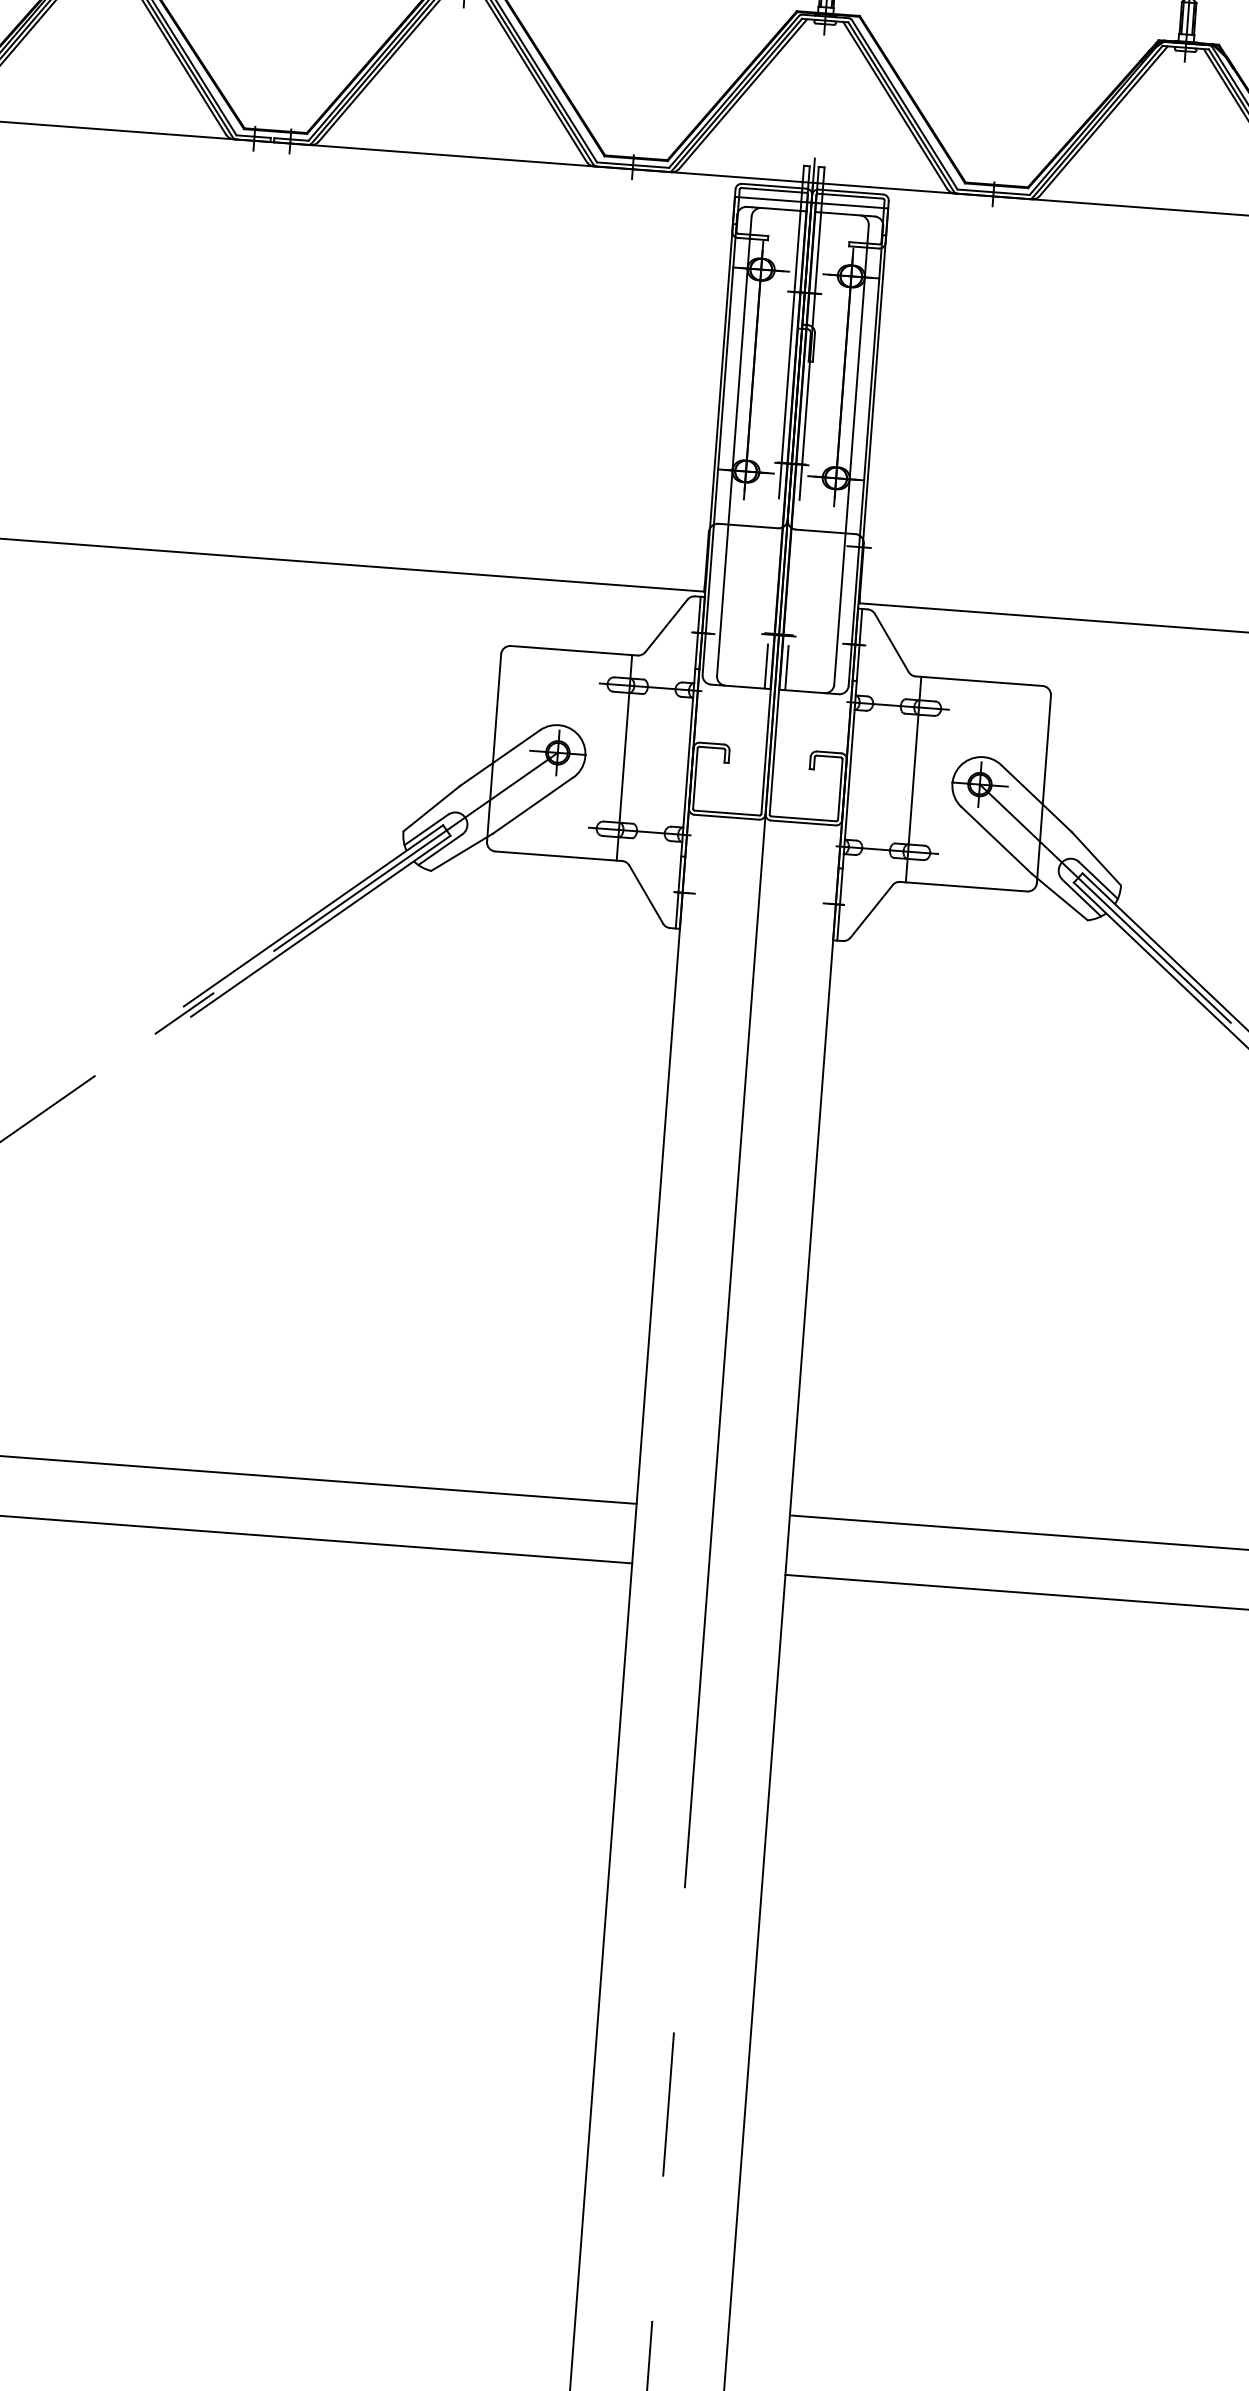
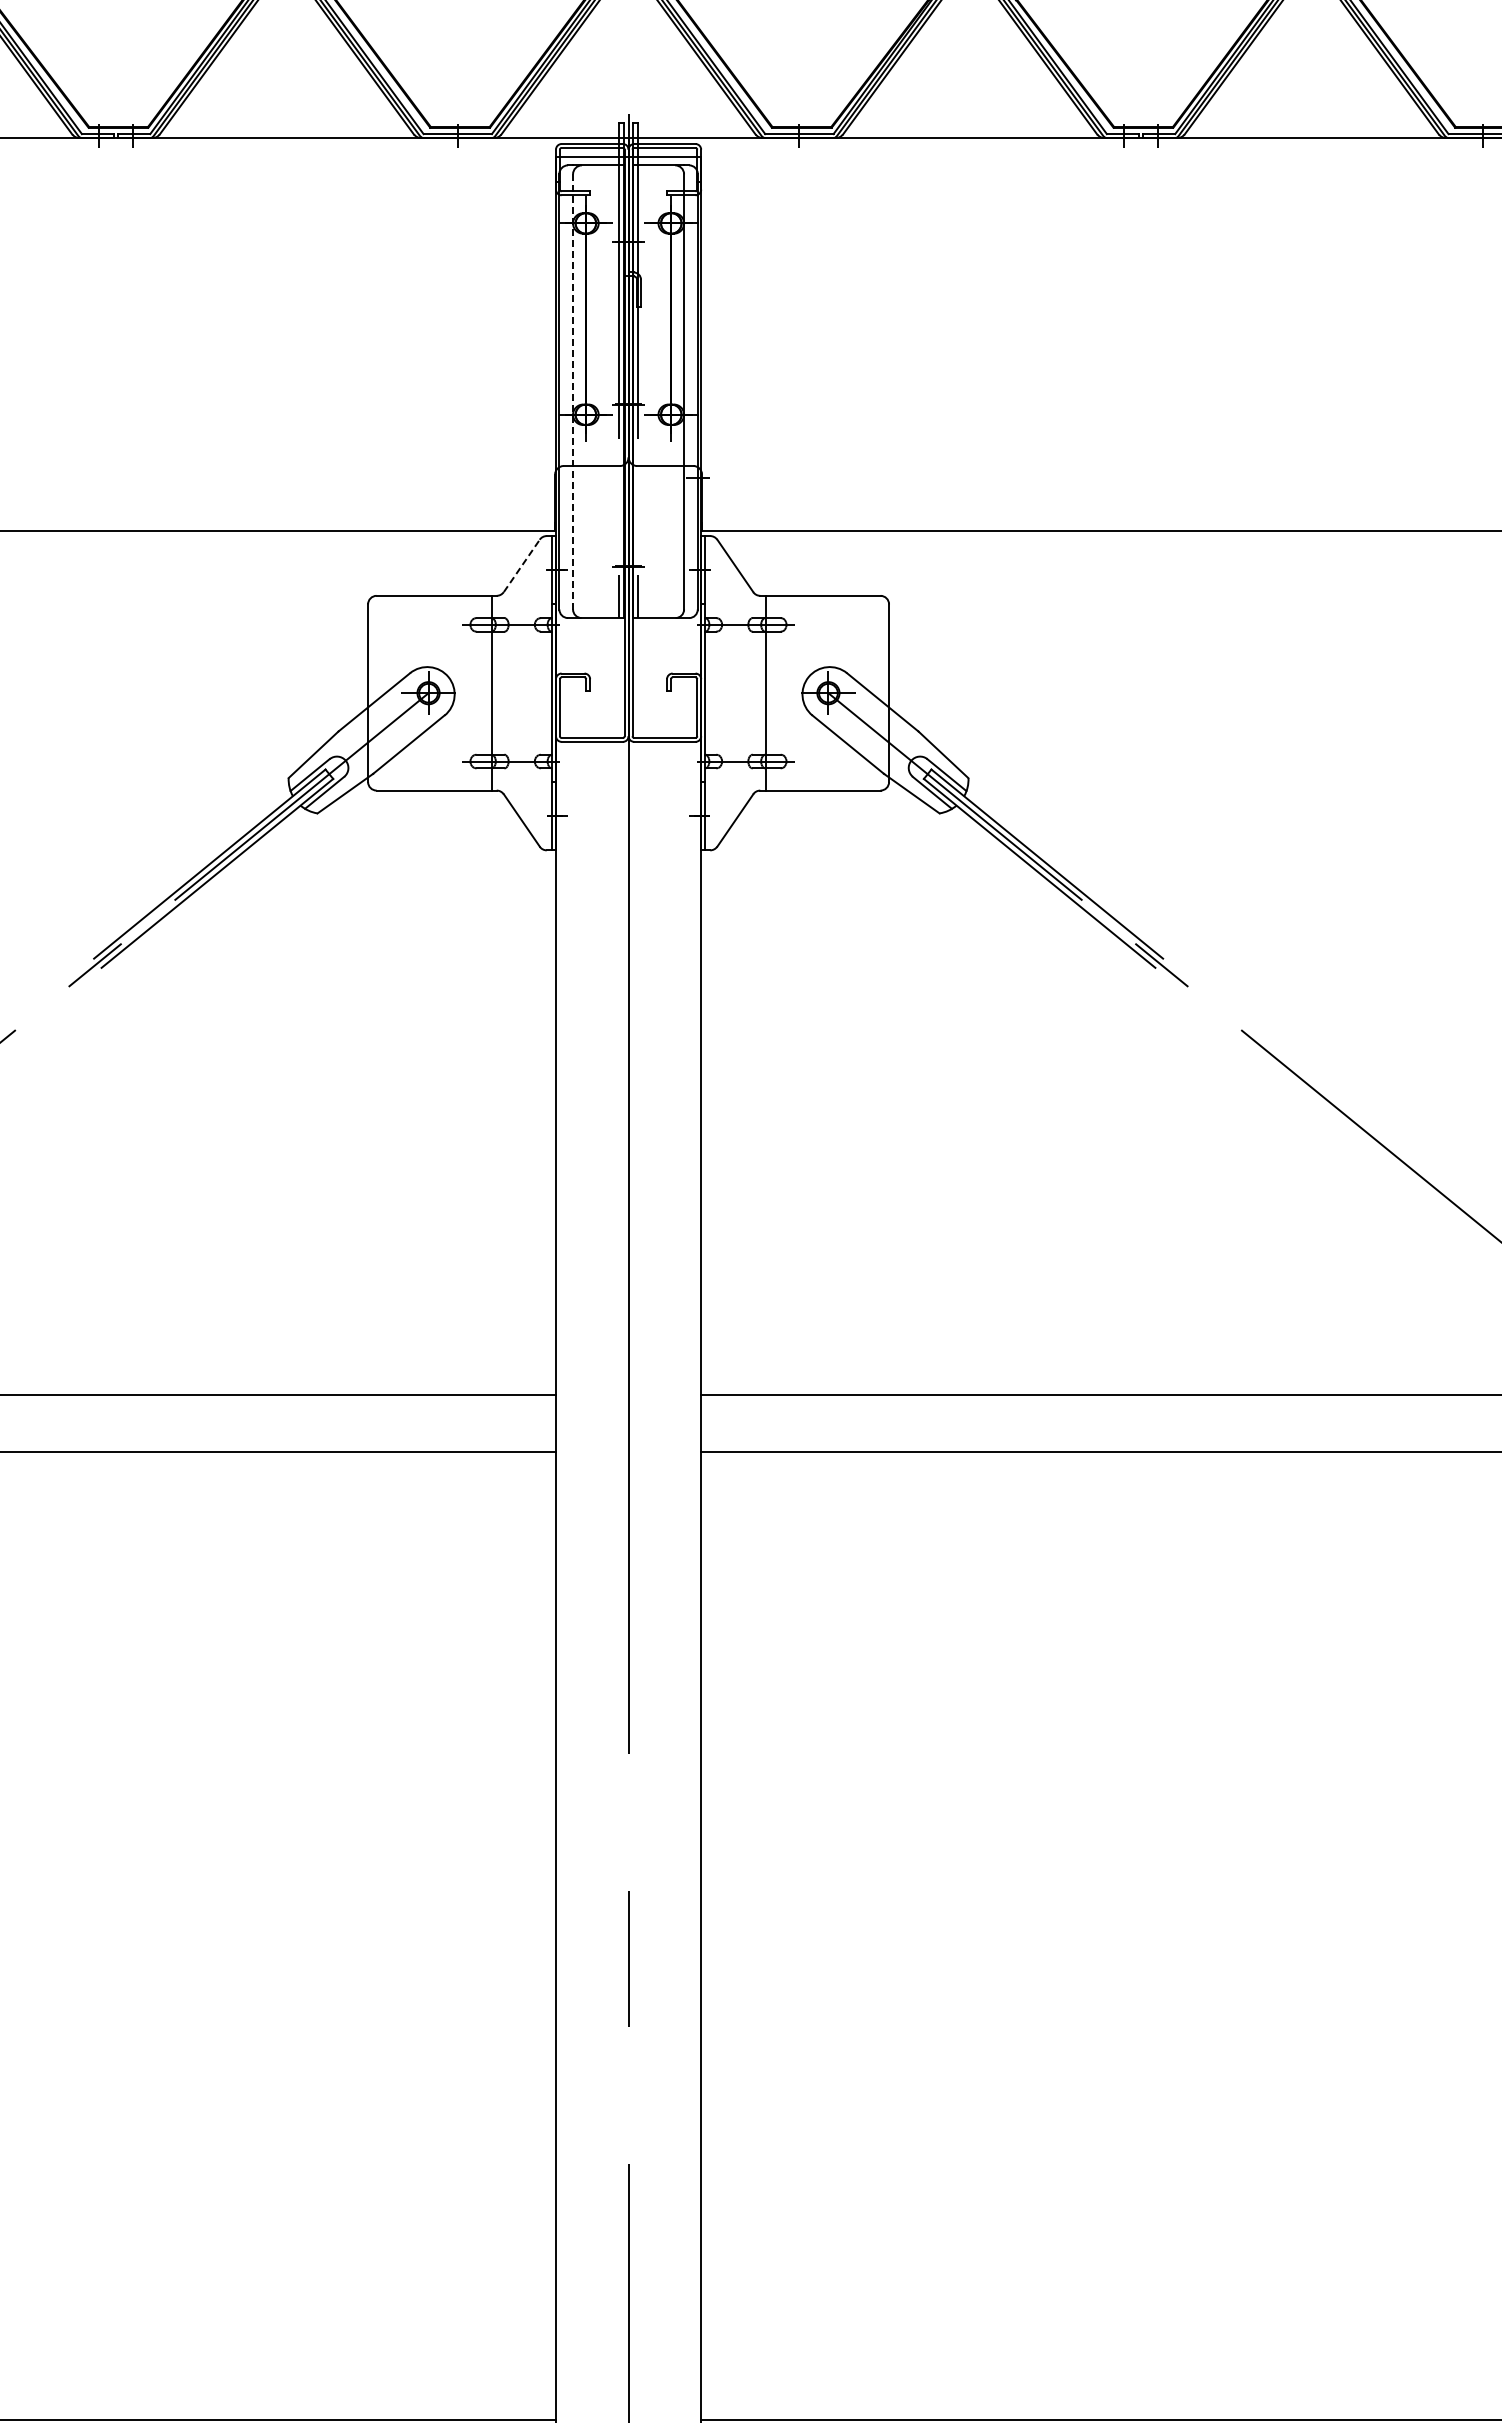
line: (734, 445) -> (573, 391), solid -> dashed
line: (666, 625) -> (521, 565), solid -> dashed

